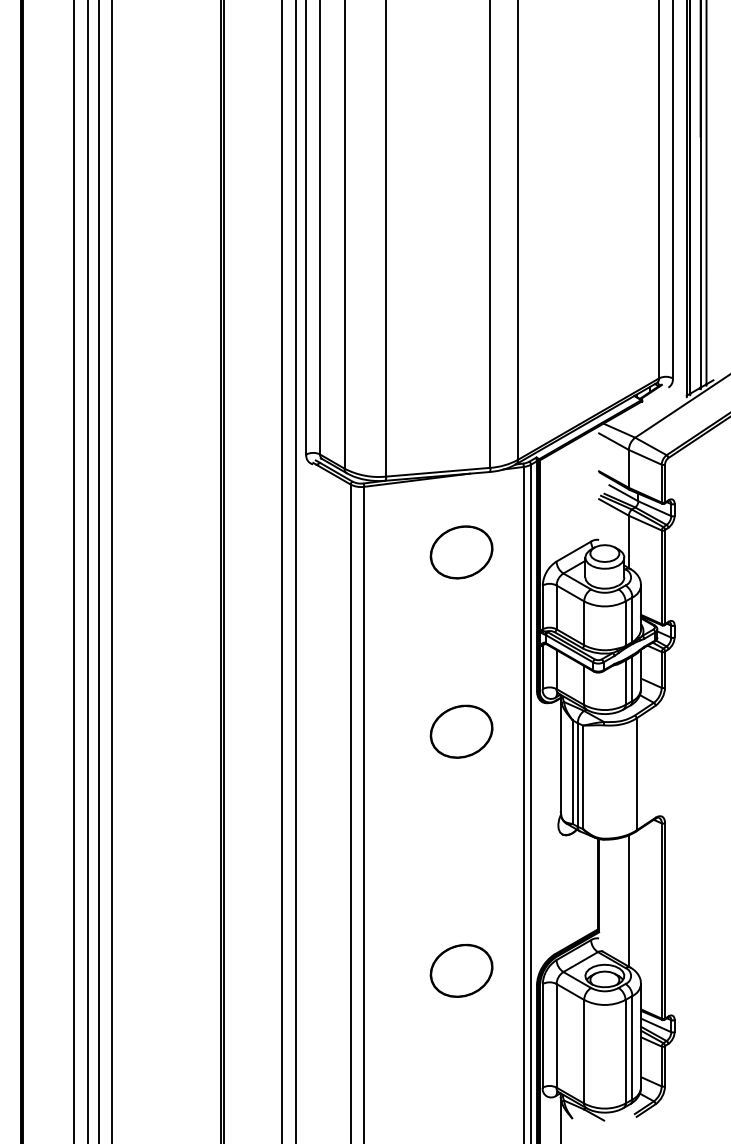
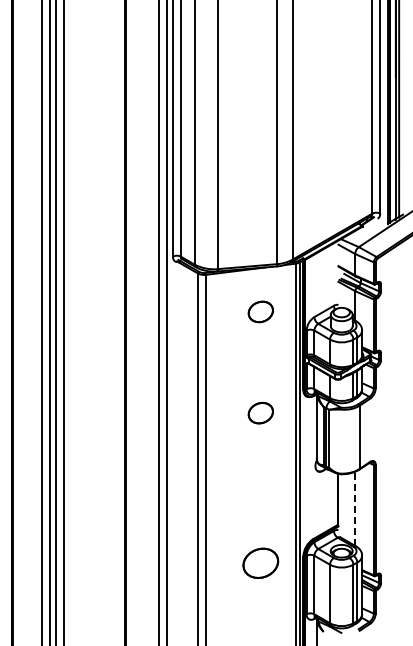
part: (461, 551) -> (260, 311), size x0.7
part: (461, 730) -> (260, 412), size x0.7
line: (629, 900) -> (355, 508), solid -> dashed
part: (461, 969) -> (260, 562), moved

